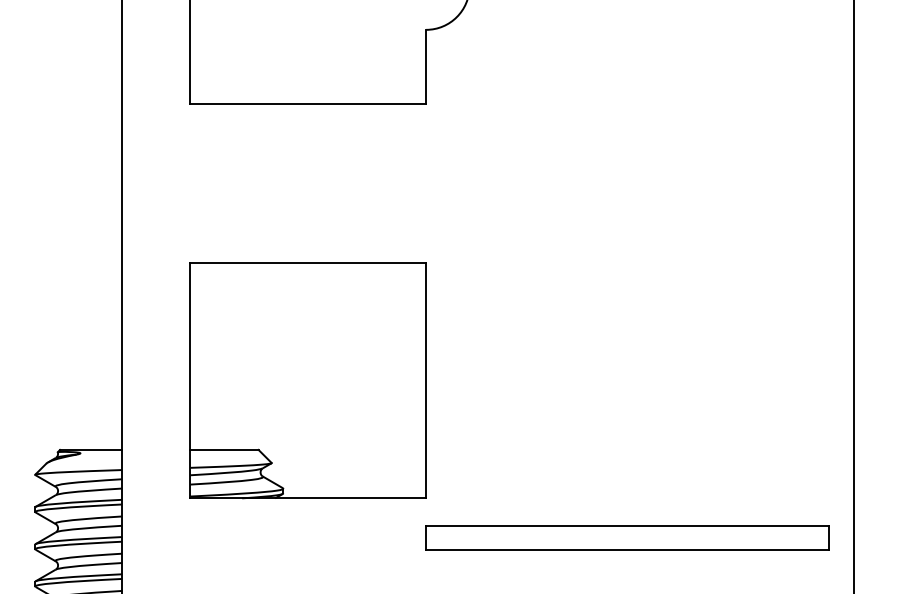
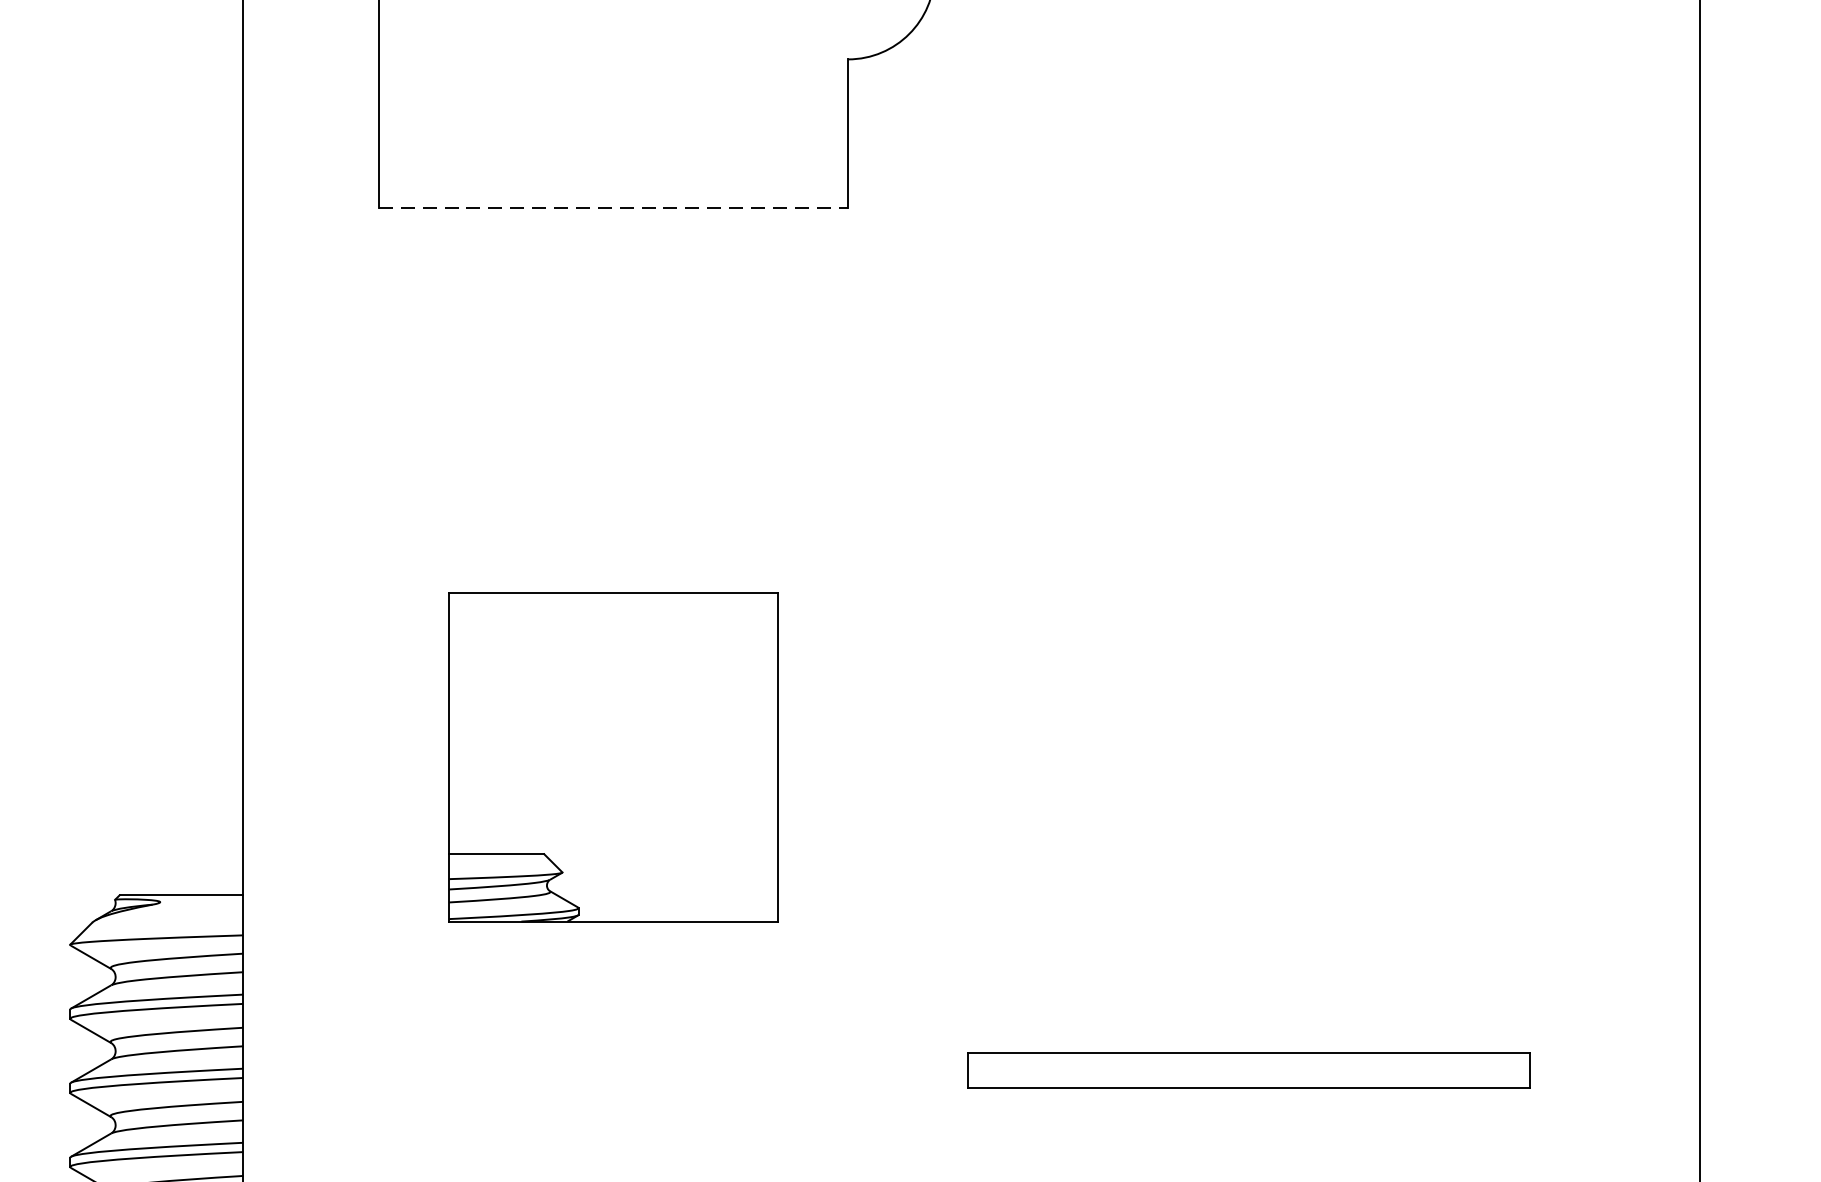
line: (308, 104) -> (613, 207), solid -> dashed
part: (307, 380) -> (612, 757), size x0.7
part: (627, 537) -> (1248, 1069), size x0.7

